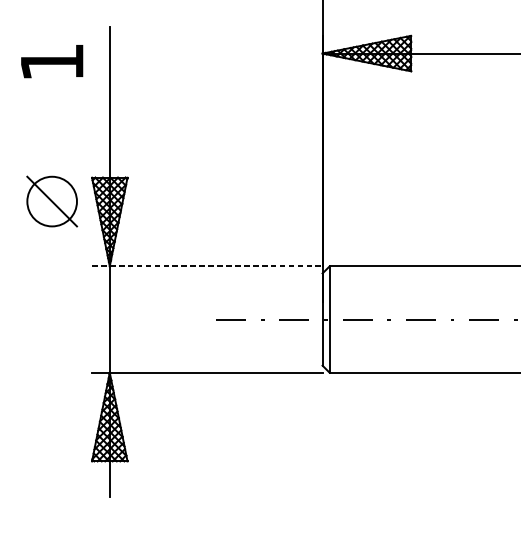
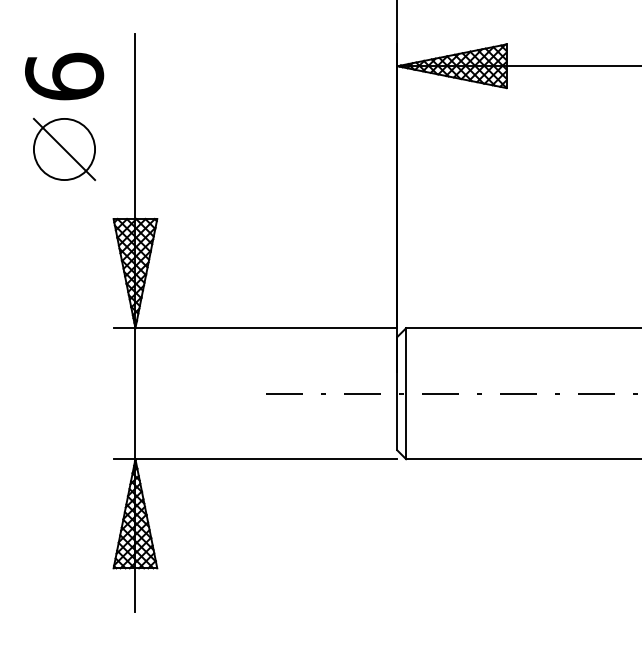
text: (52, 61) -> (64, 76), 1 -> 6
part: (52, 200) -> (64, 148), moved
line: (207, 266) -> (255, 328), dashed -> solid

